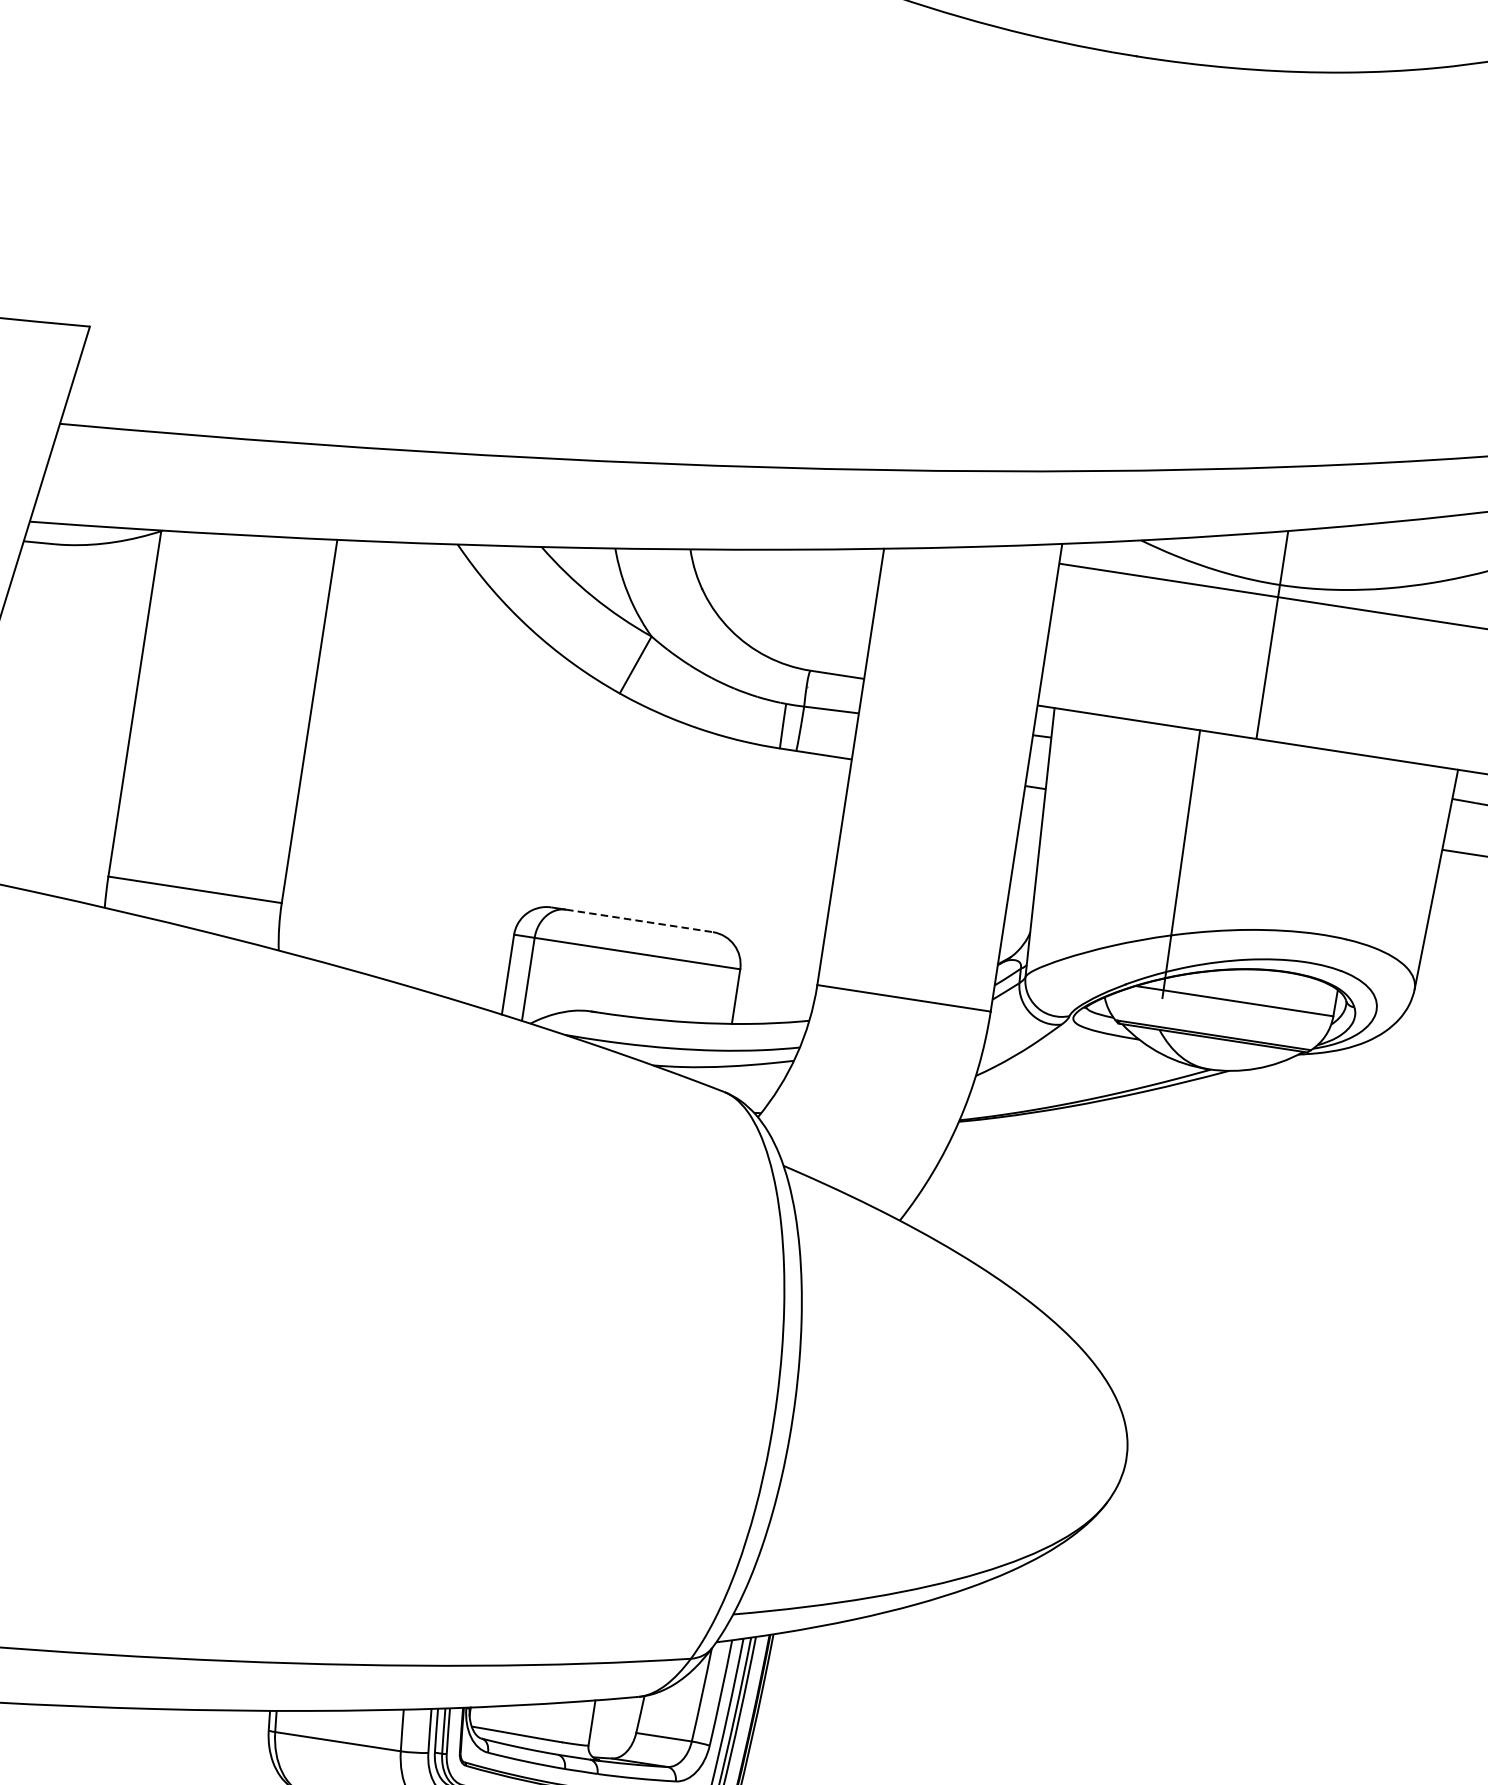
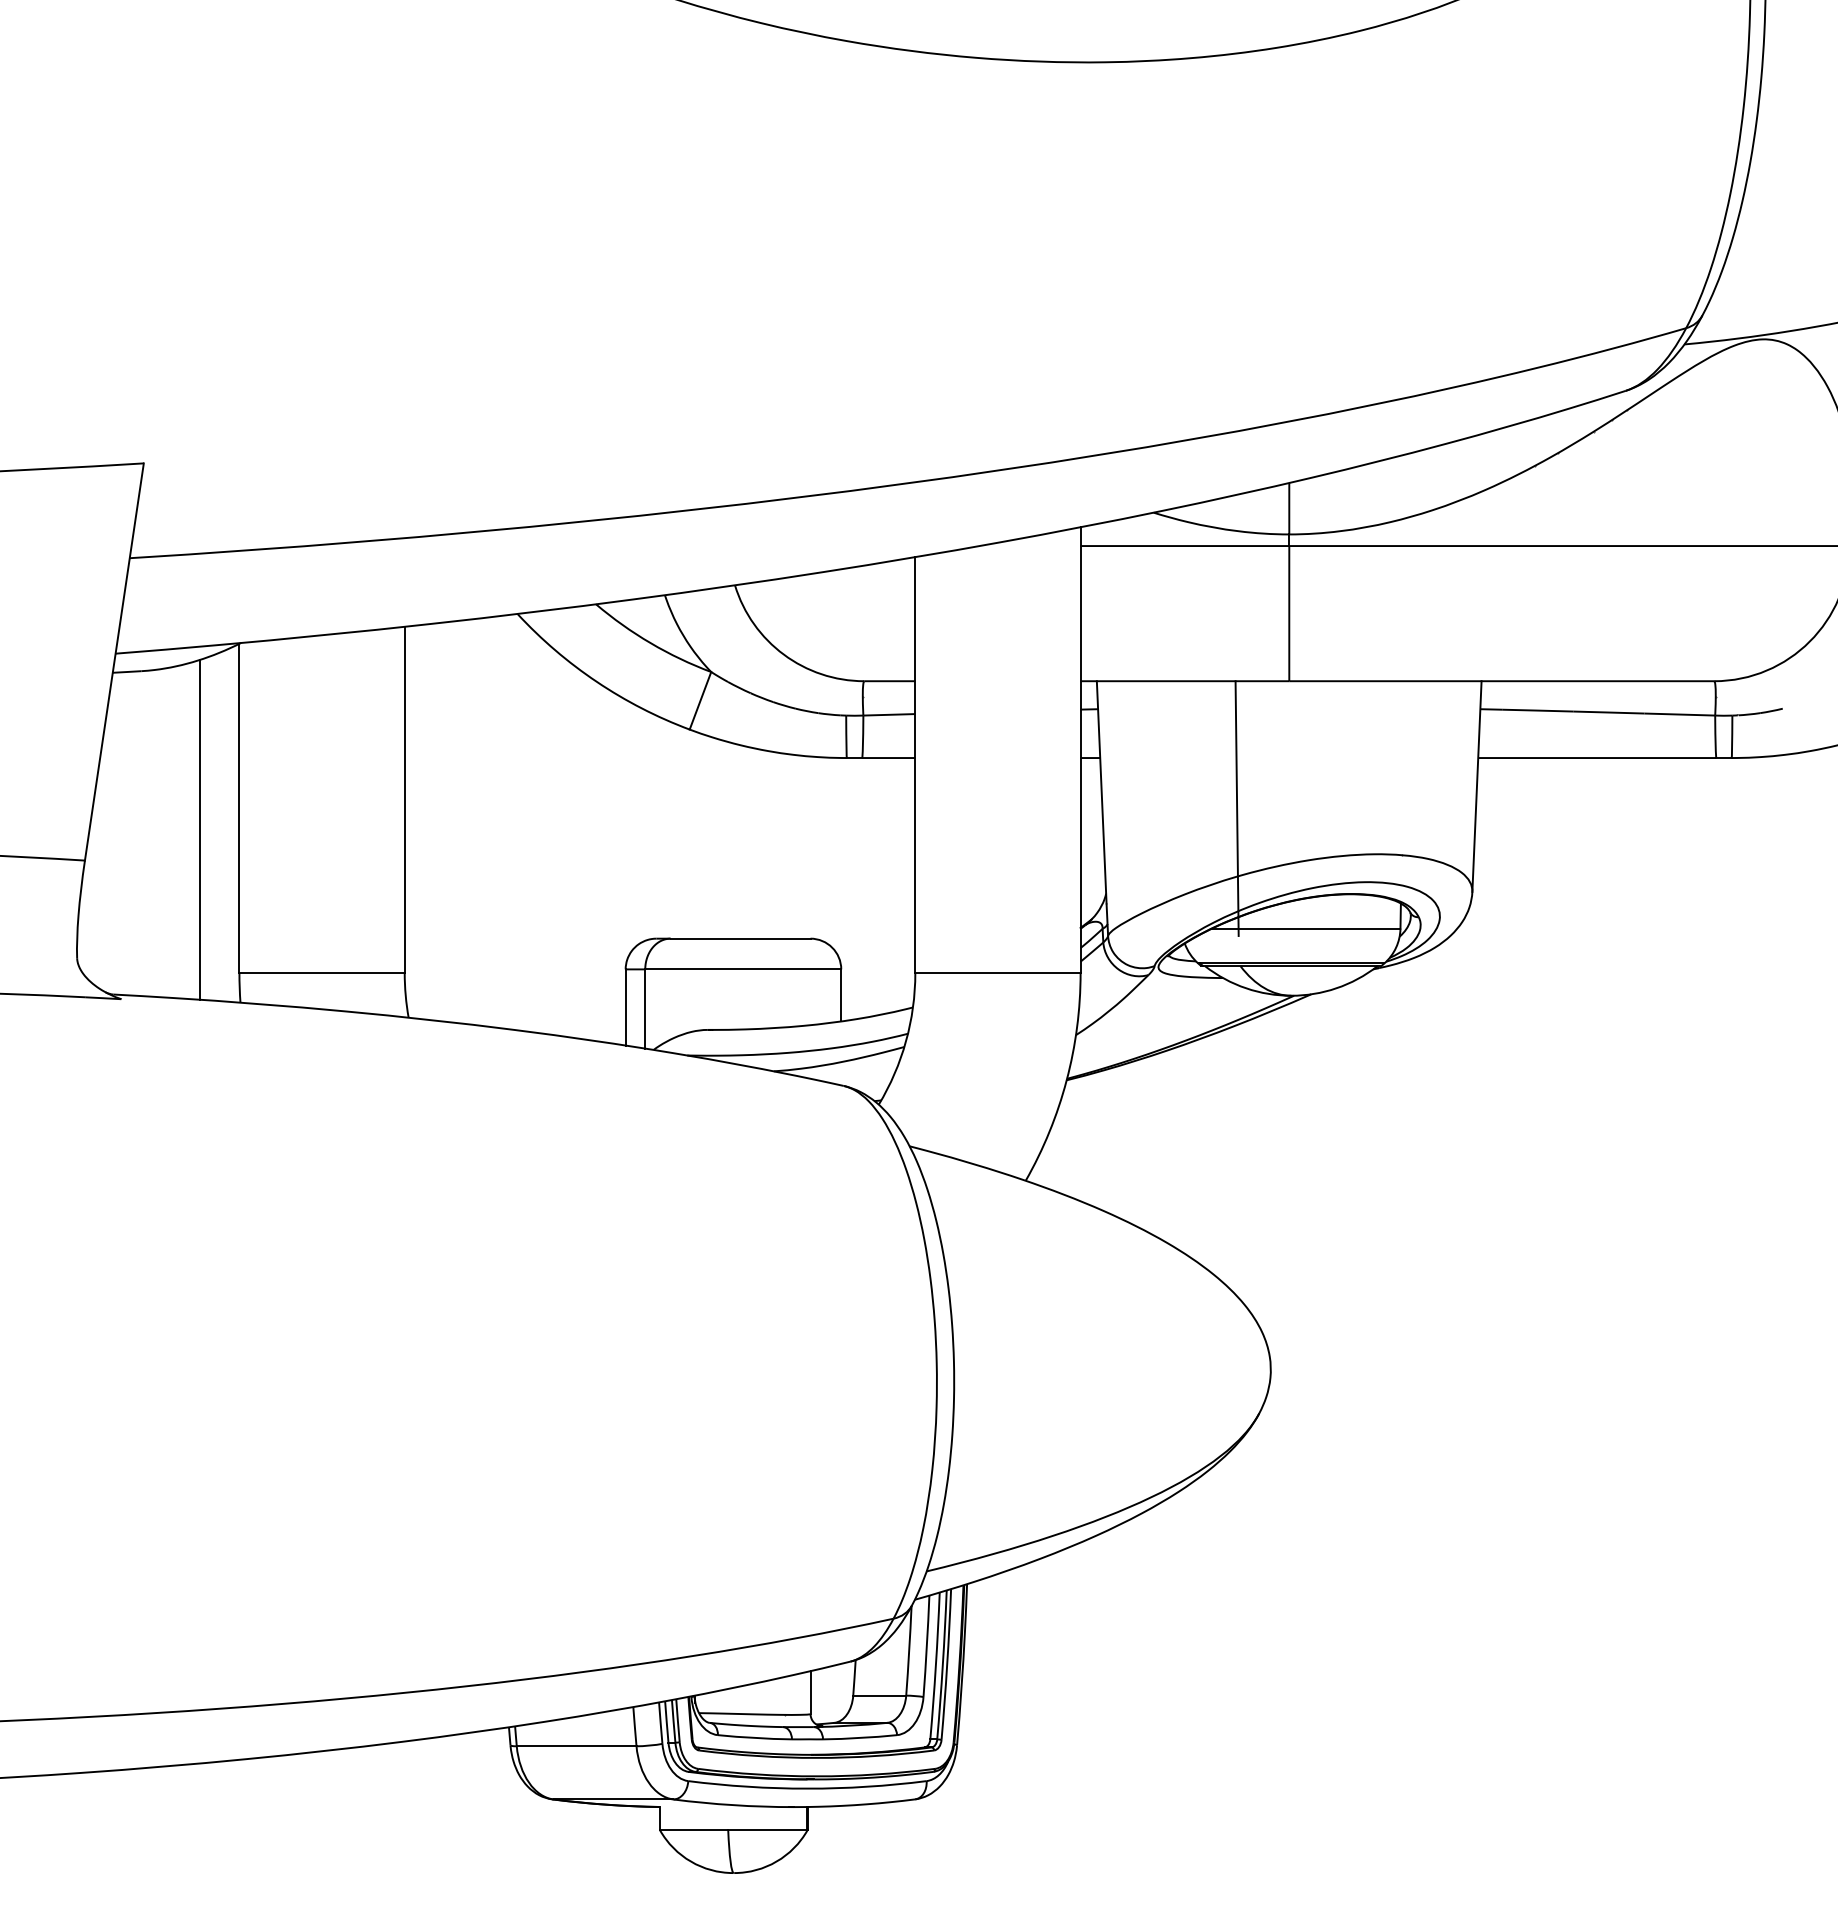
line: (90, 719) -> (200, 829), added
line: (639, 920) -> (740, 938), dashed -> solid

